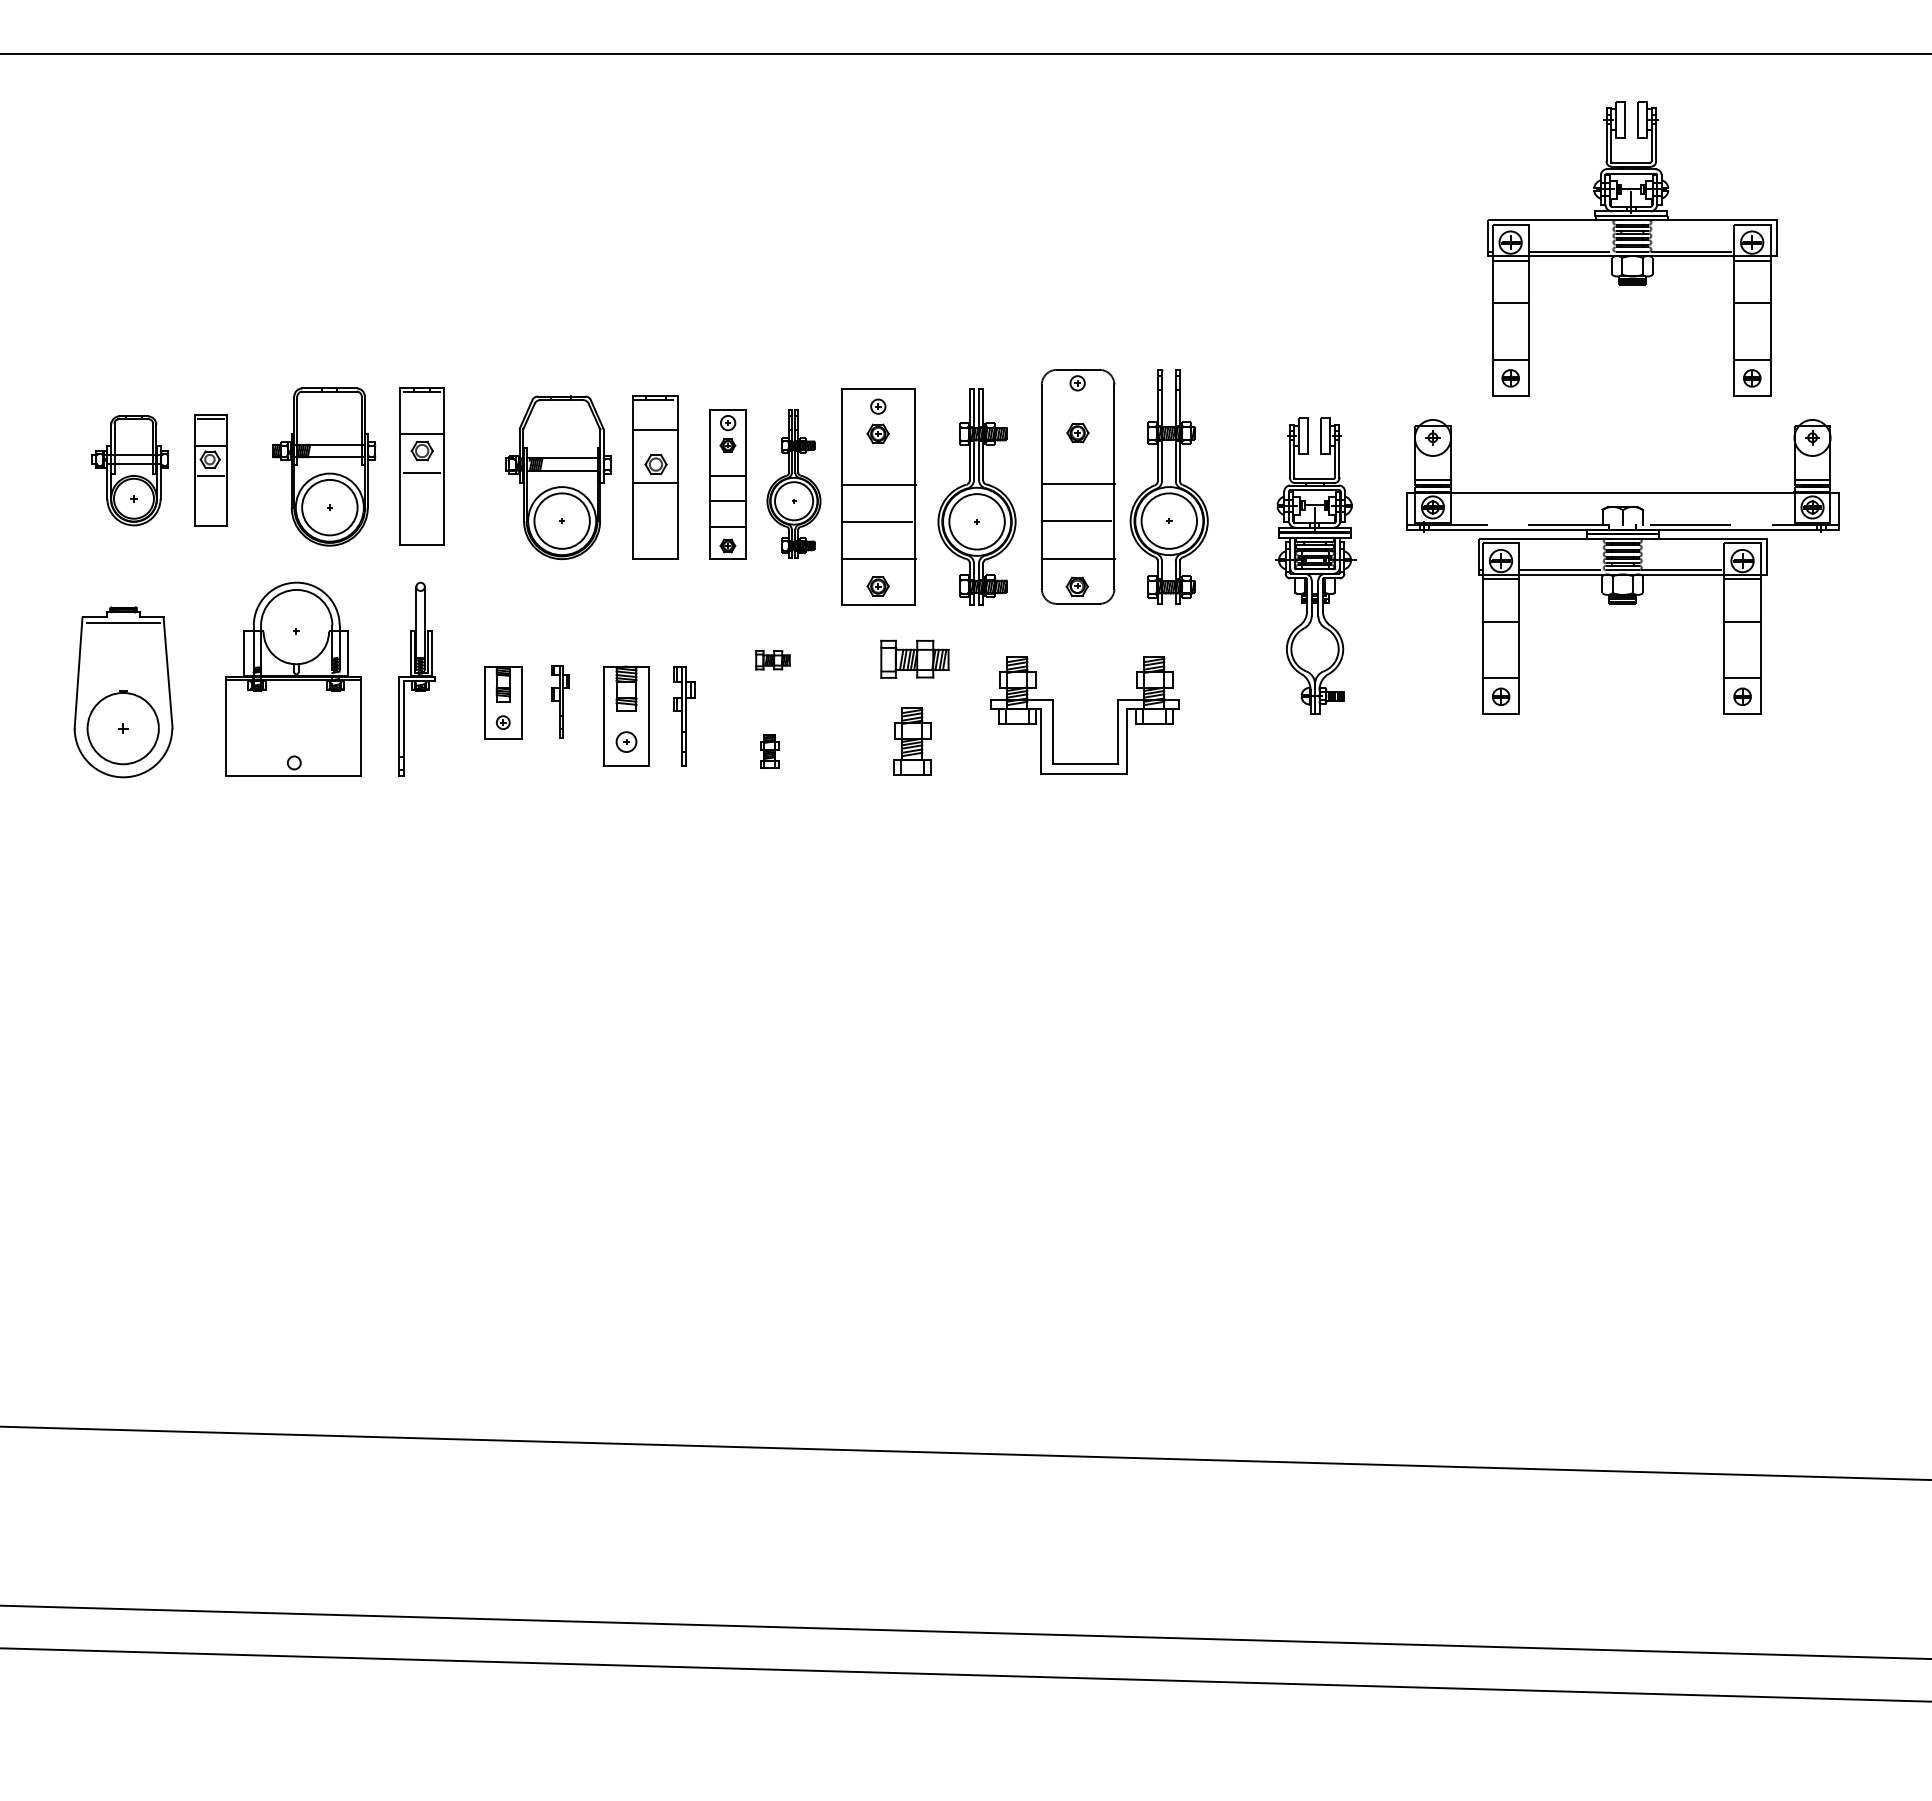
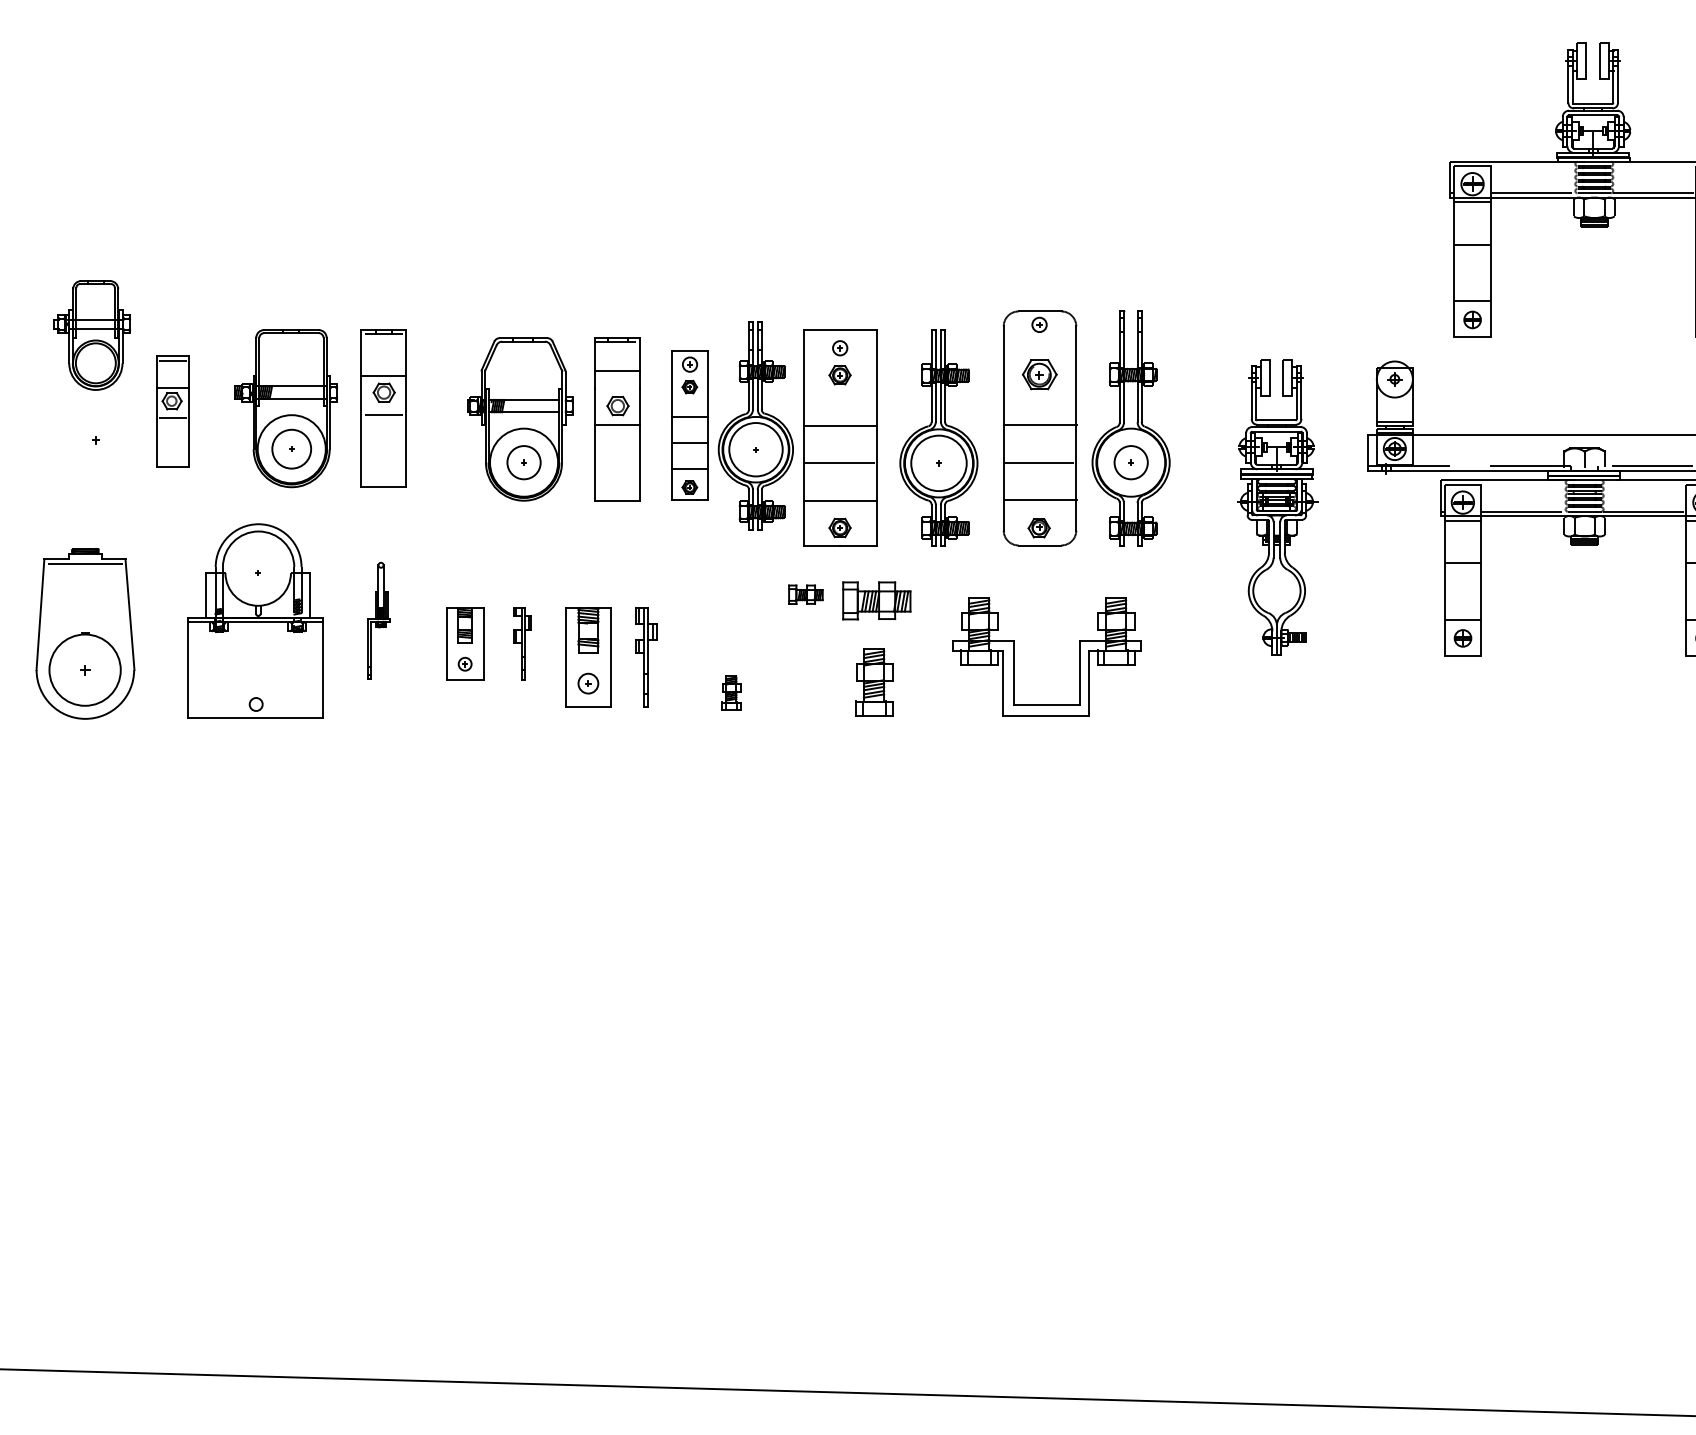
part: (1077, 432) -> (1039, 374), size x1.6
part: (130, 470) -> (92, 335), moved
part: (793, 483) -> (755, 425), size x1.4
circle: (329, 507) -> (291, 449), size x0.7
circle: (561, 520) -> (523, 462), size x0.6
circle: (1169, 520) -> (1131, 462), size x0.6
part: (772, 660) -> (805, 595), moved
part: (416, 678) -> (378, 620), size x0.6

